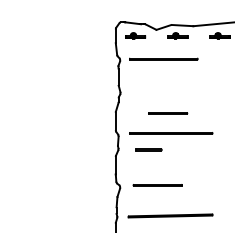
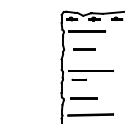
line: (168, 113) -> (84, 49), moved

